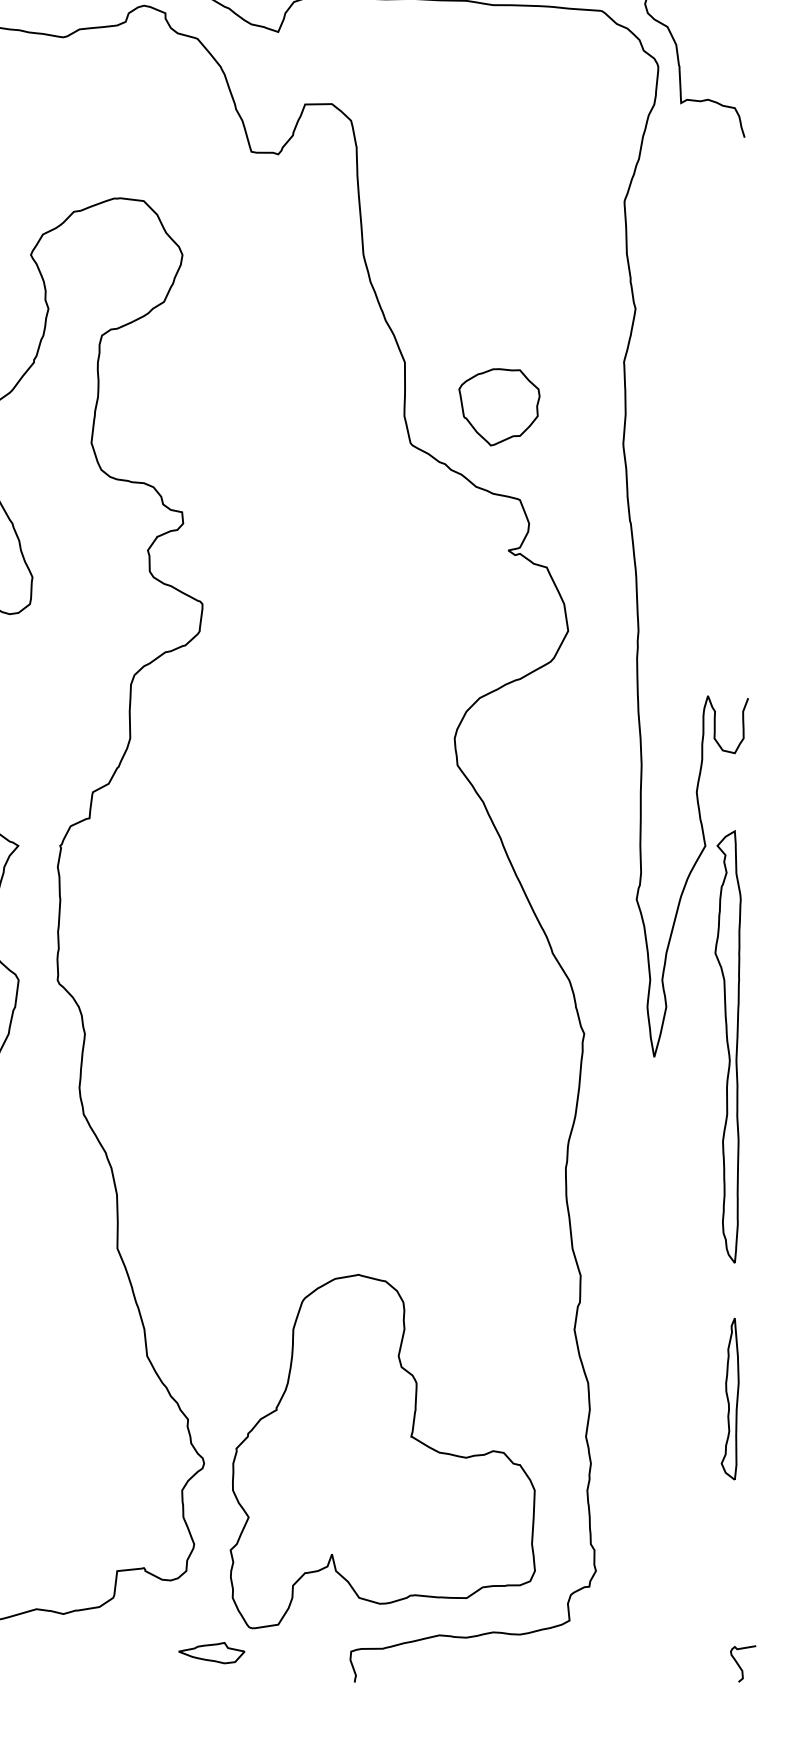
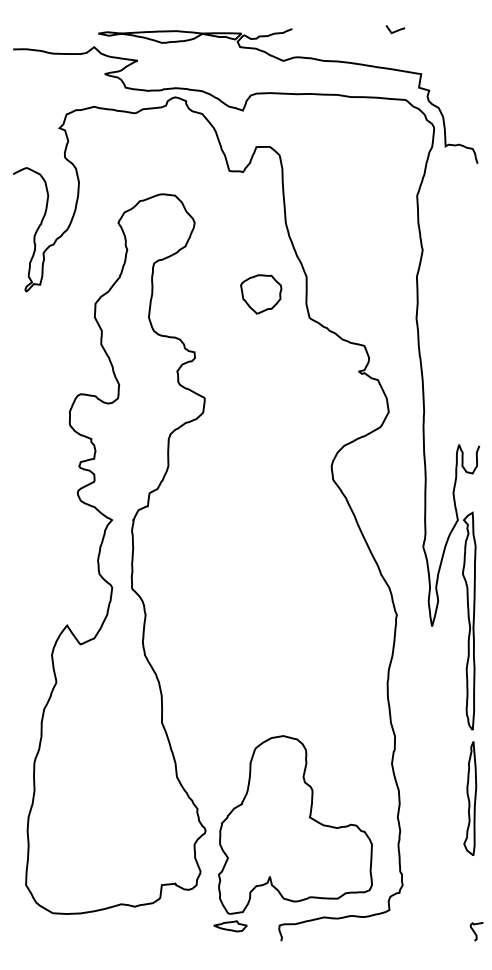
part: (500, 407) -> (261, 294), moved
part: (730, 1398) -> (470, 798), size x1.4
part: (211, 1653) -> (230, 926), moved

